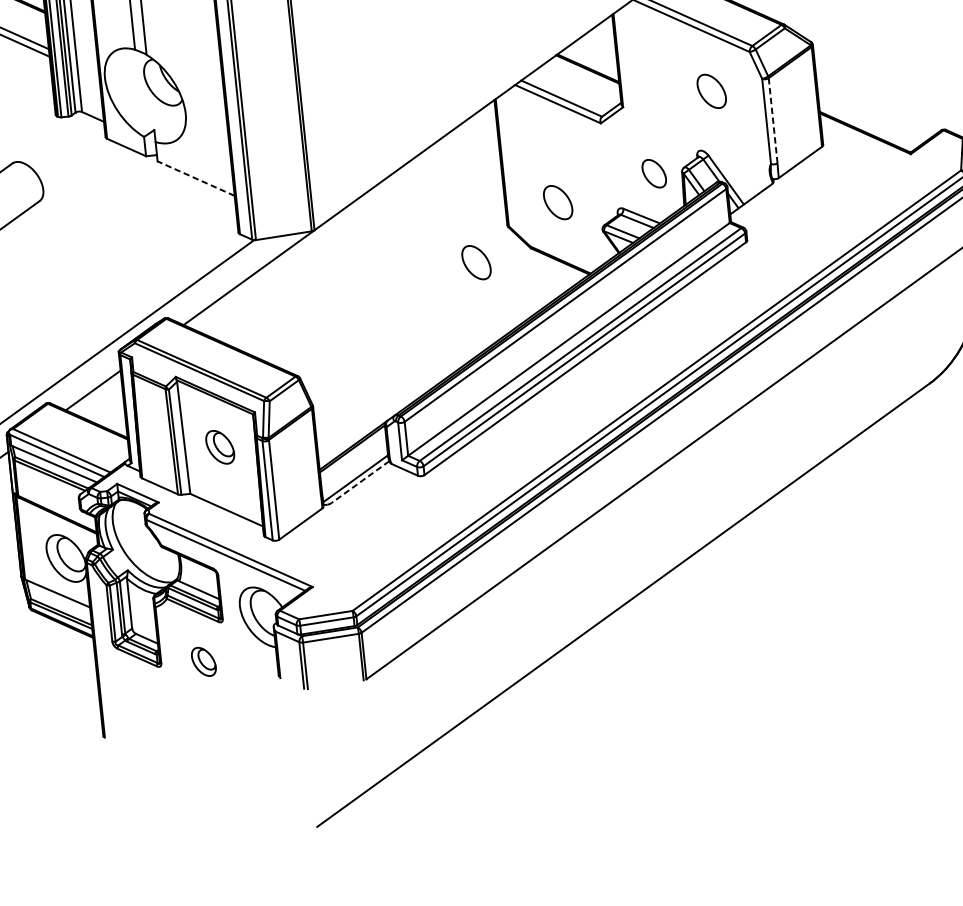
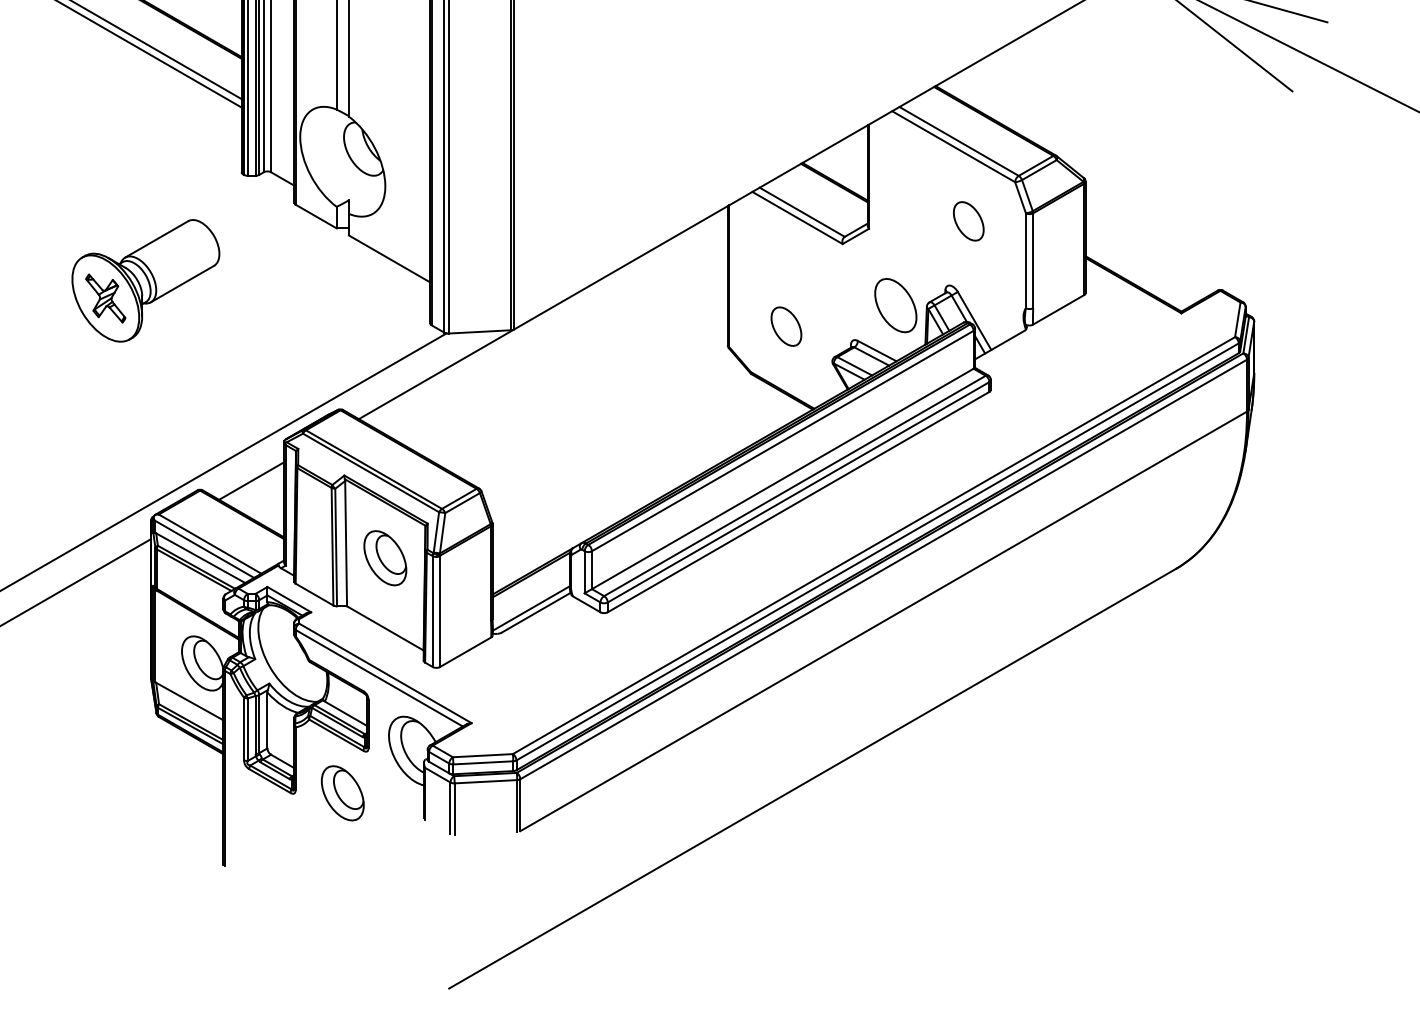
line: (773, 120) -> (1033, 260), dashed -> solid
part: (653, 173) -> (895, 305), size x1.67
line: (196, 178) -> (389, 258), dashed -> solid
part: (476, 262) -> (689, 383), removed
part: (220, 447) -> (385, 558), size x1.43
line: (360, 481) -> (536, 612), dashed -> solid
part: (203, 662) -> (342, 793), size x1.67

